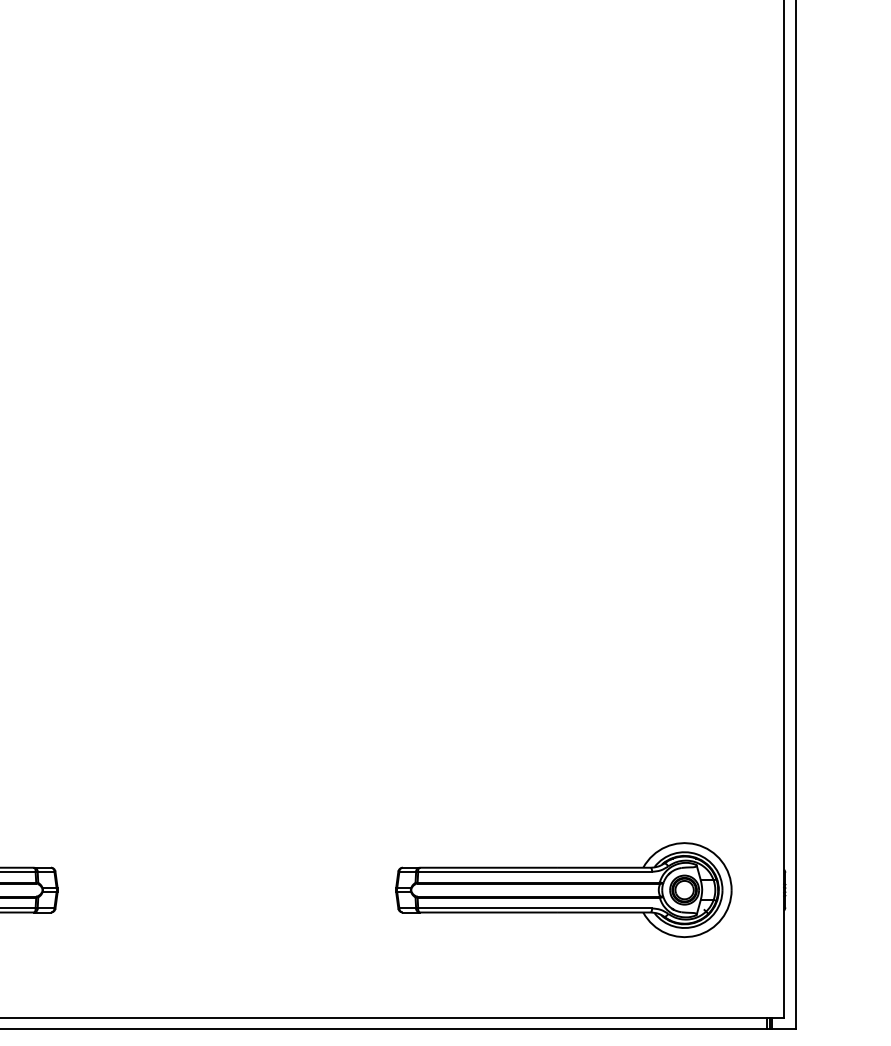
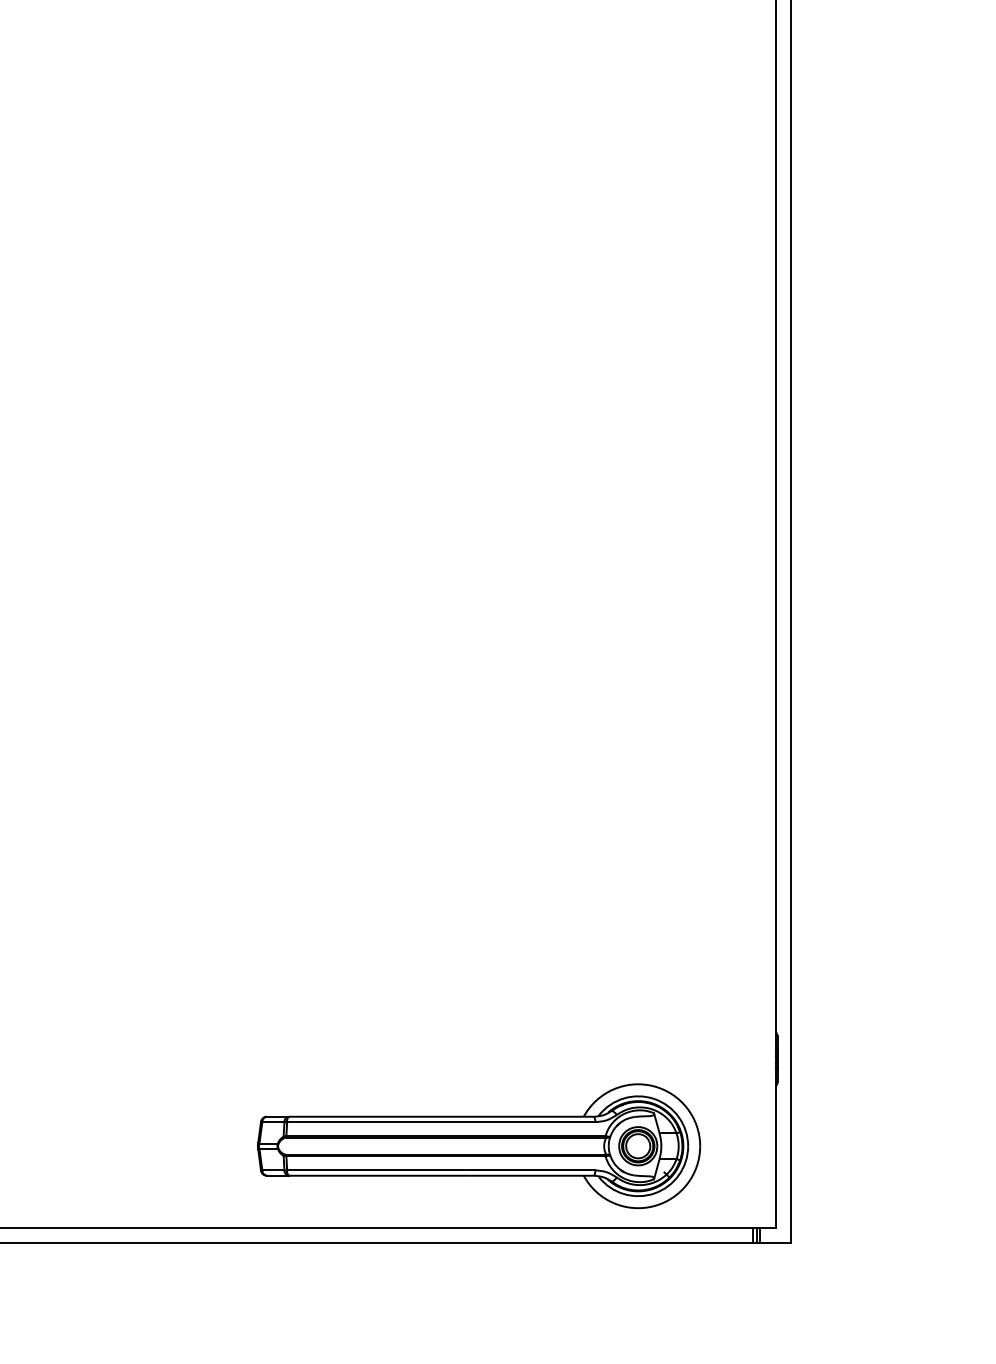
part: (563, 890) -> (478, 1146), moved

